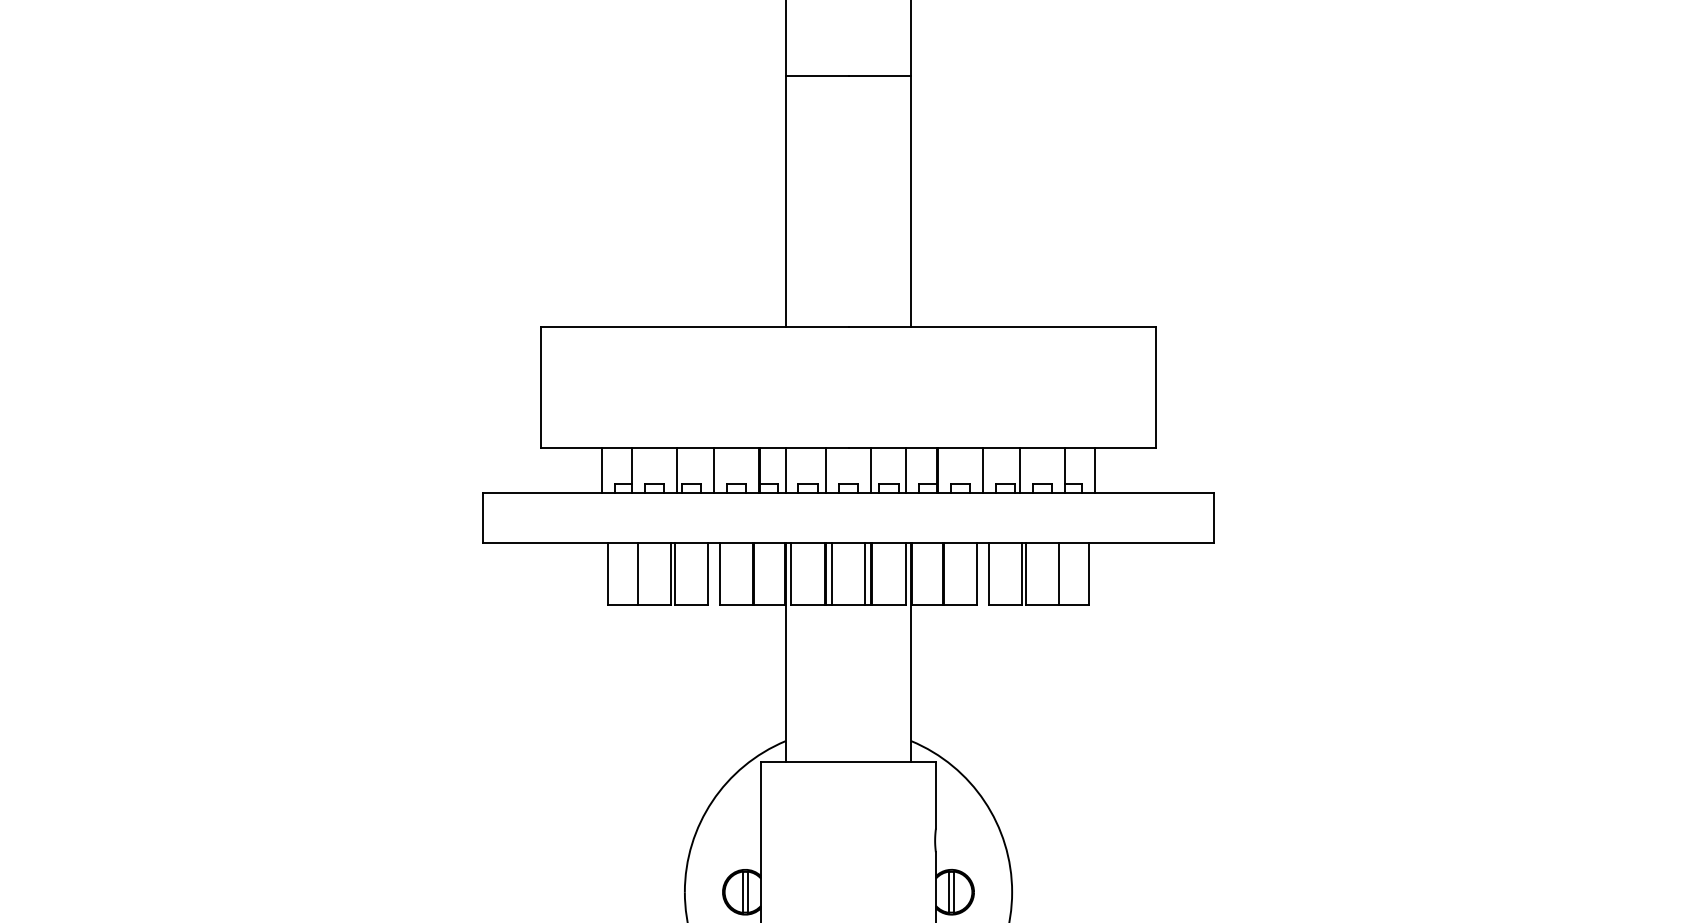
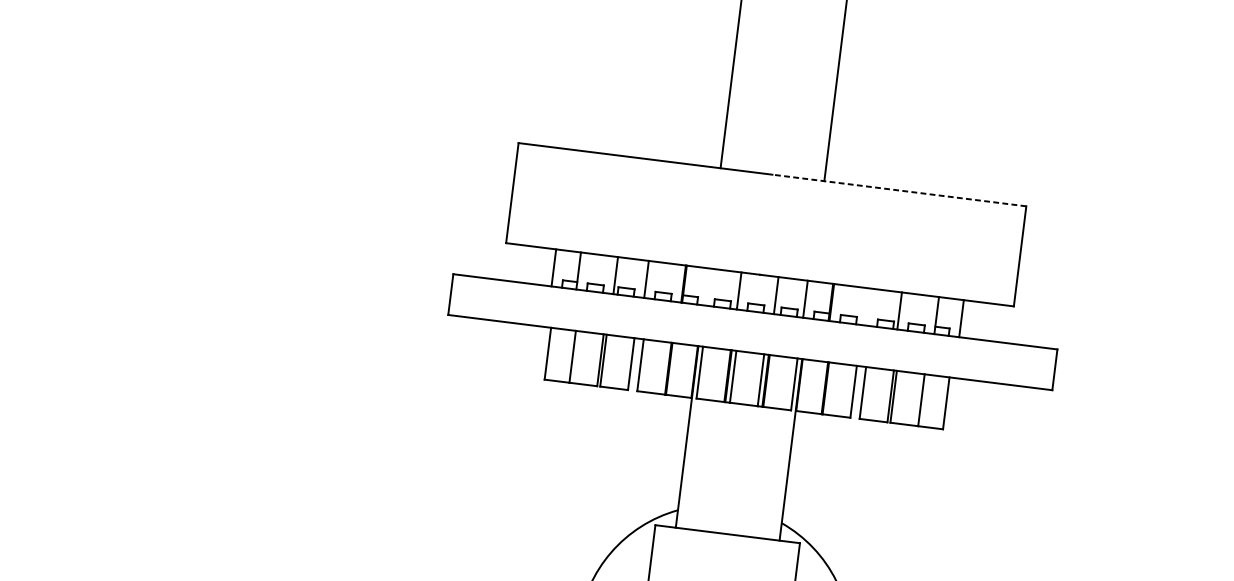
line: (1002, 327) -> (899, 190), solid -> dashed
line: (785, 470) -> (705, 286), removed
line: (983, 470) -> (869, 306), removed

